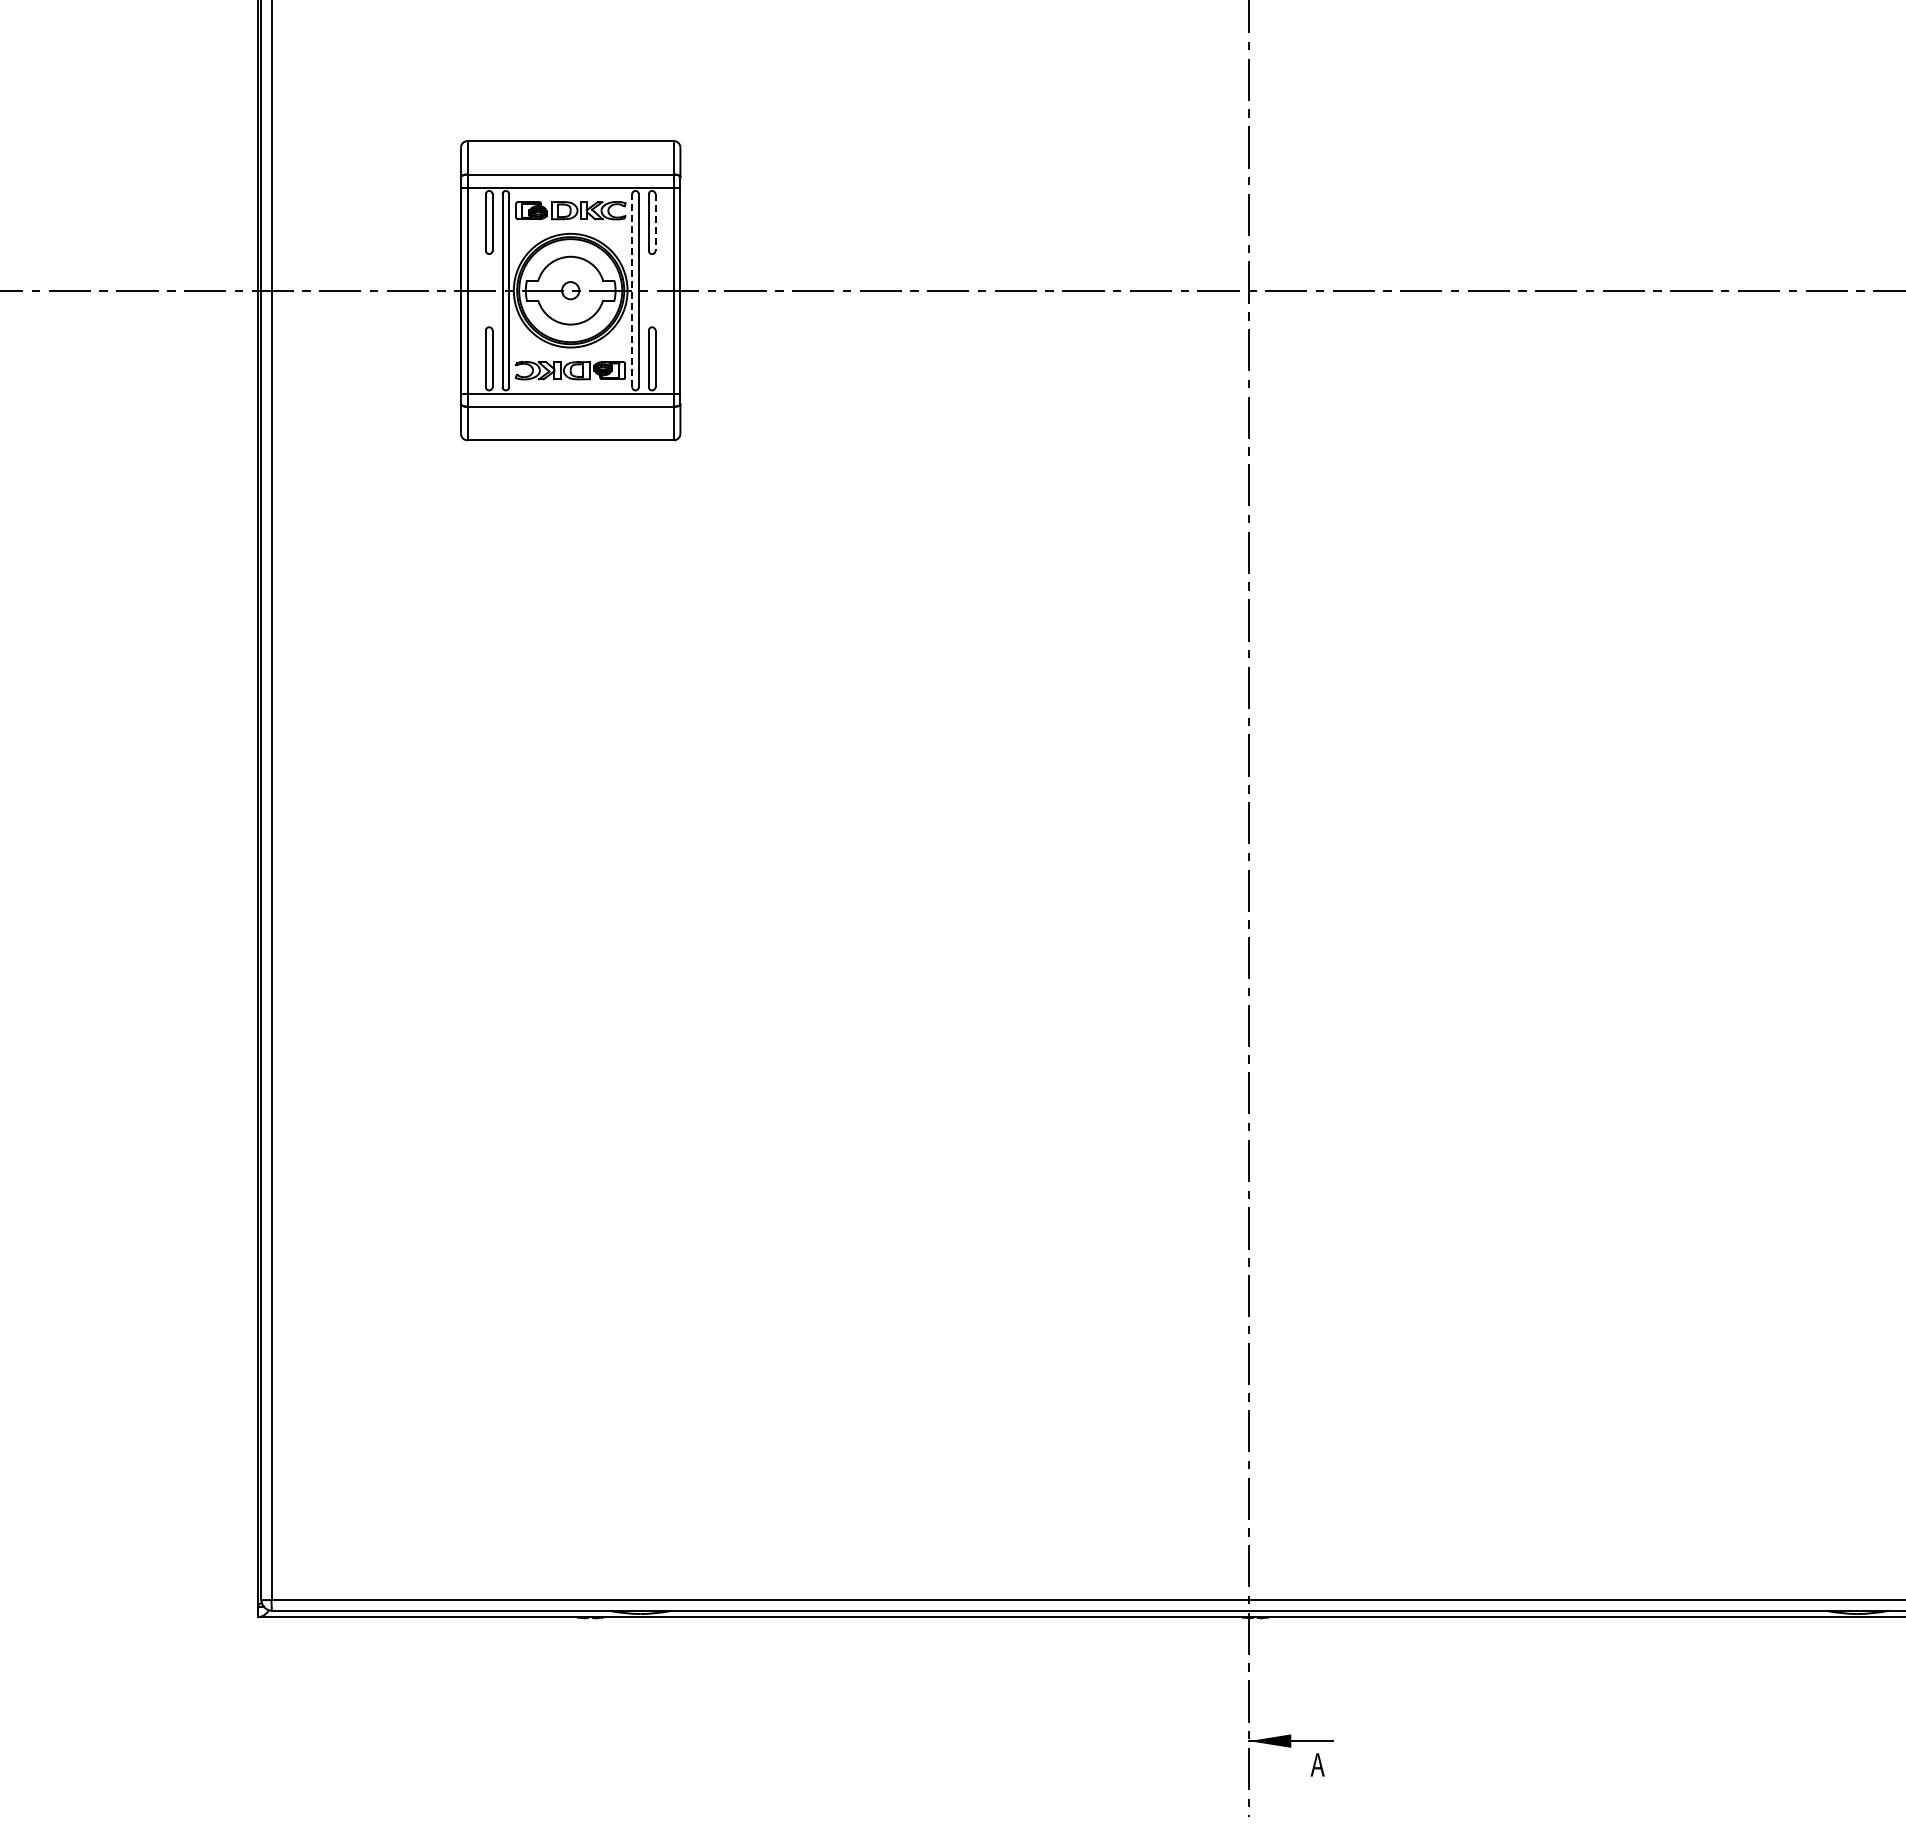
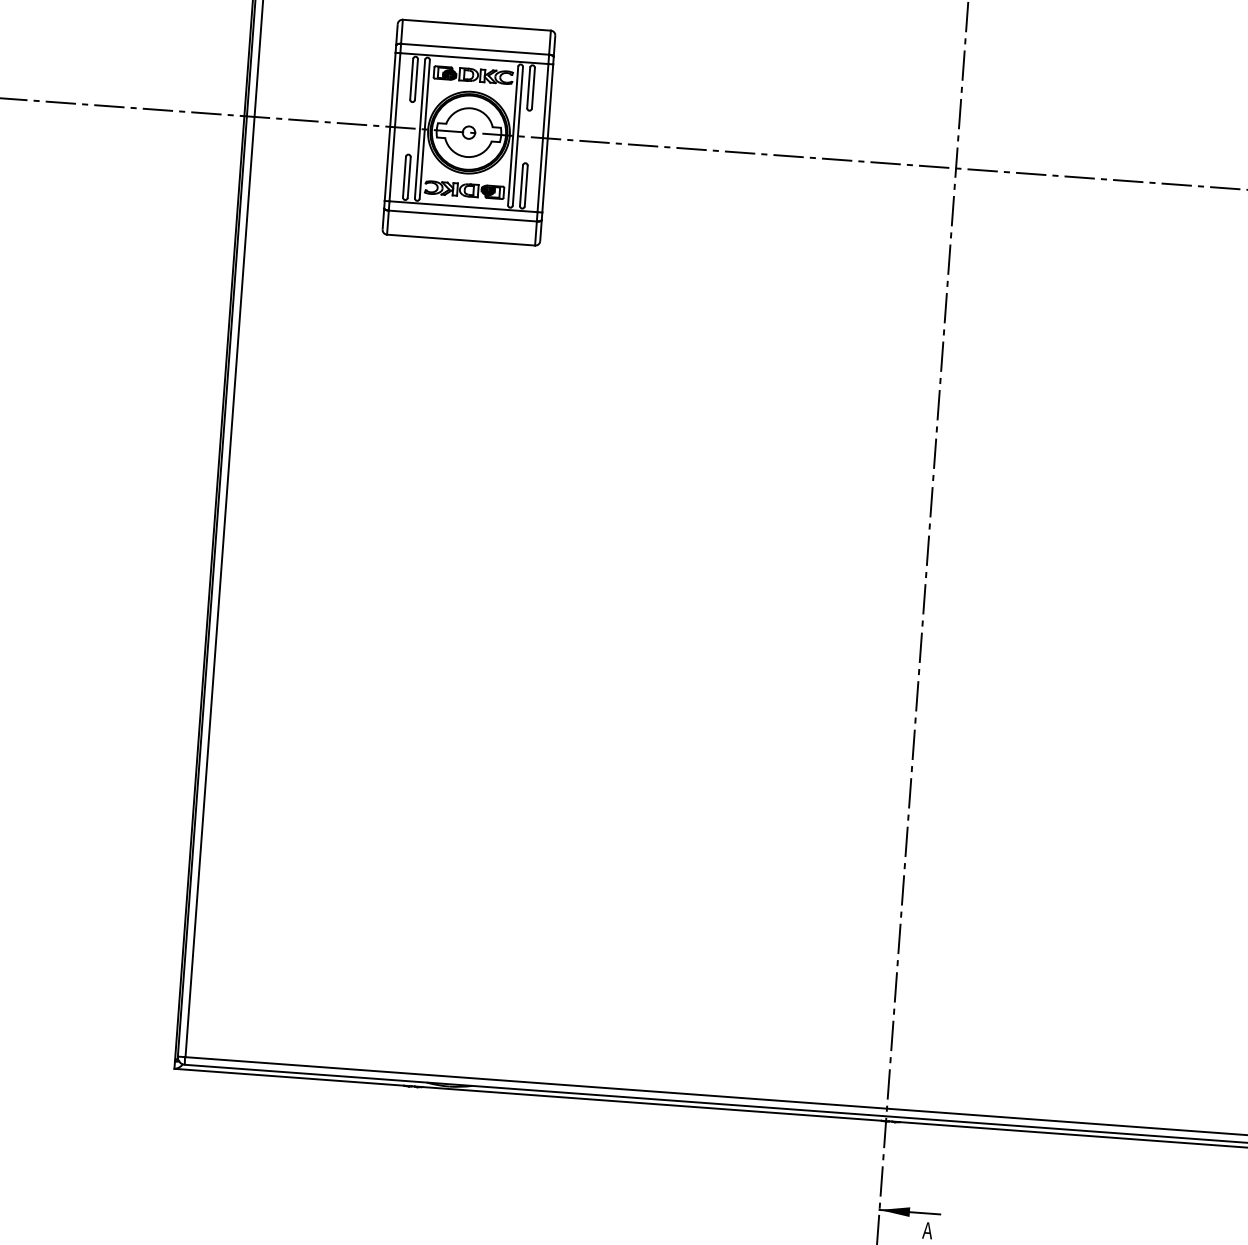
line: (655, 223) -> (533, 88), dashed -> solid
line: (632, 290) -> (513, 135), dashed -> solid

